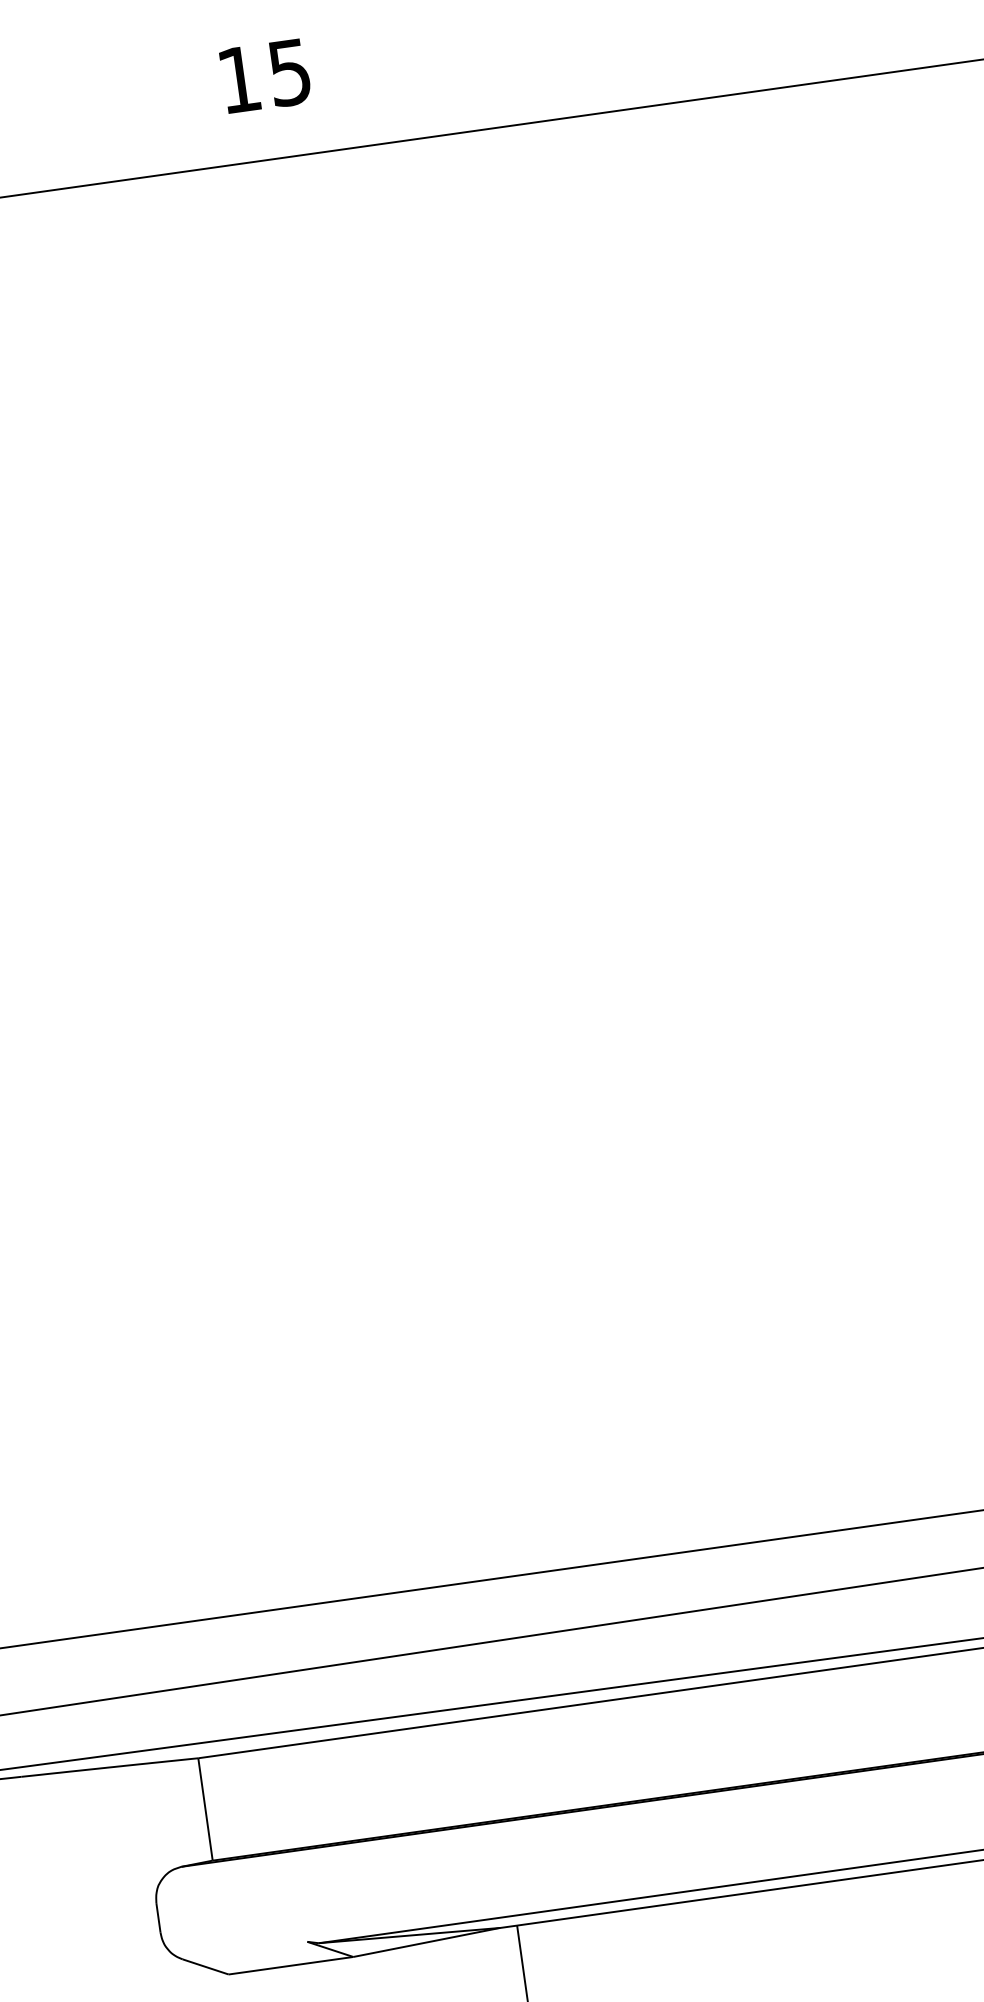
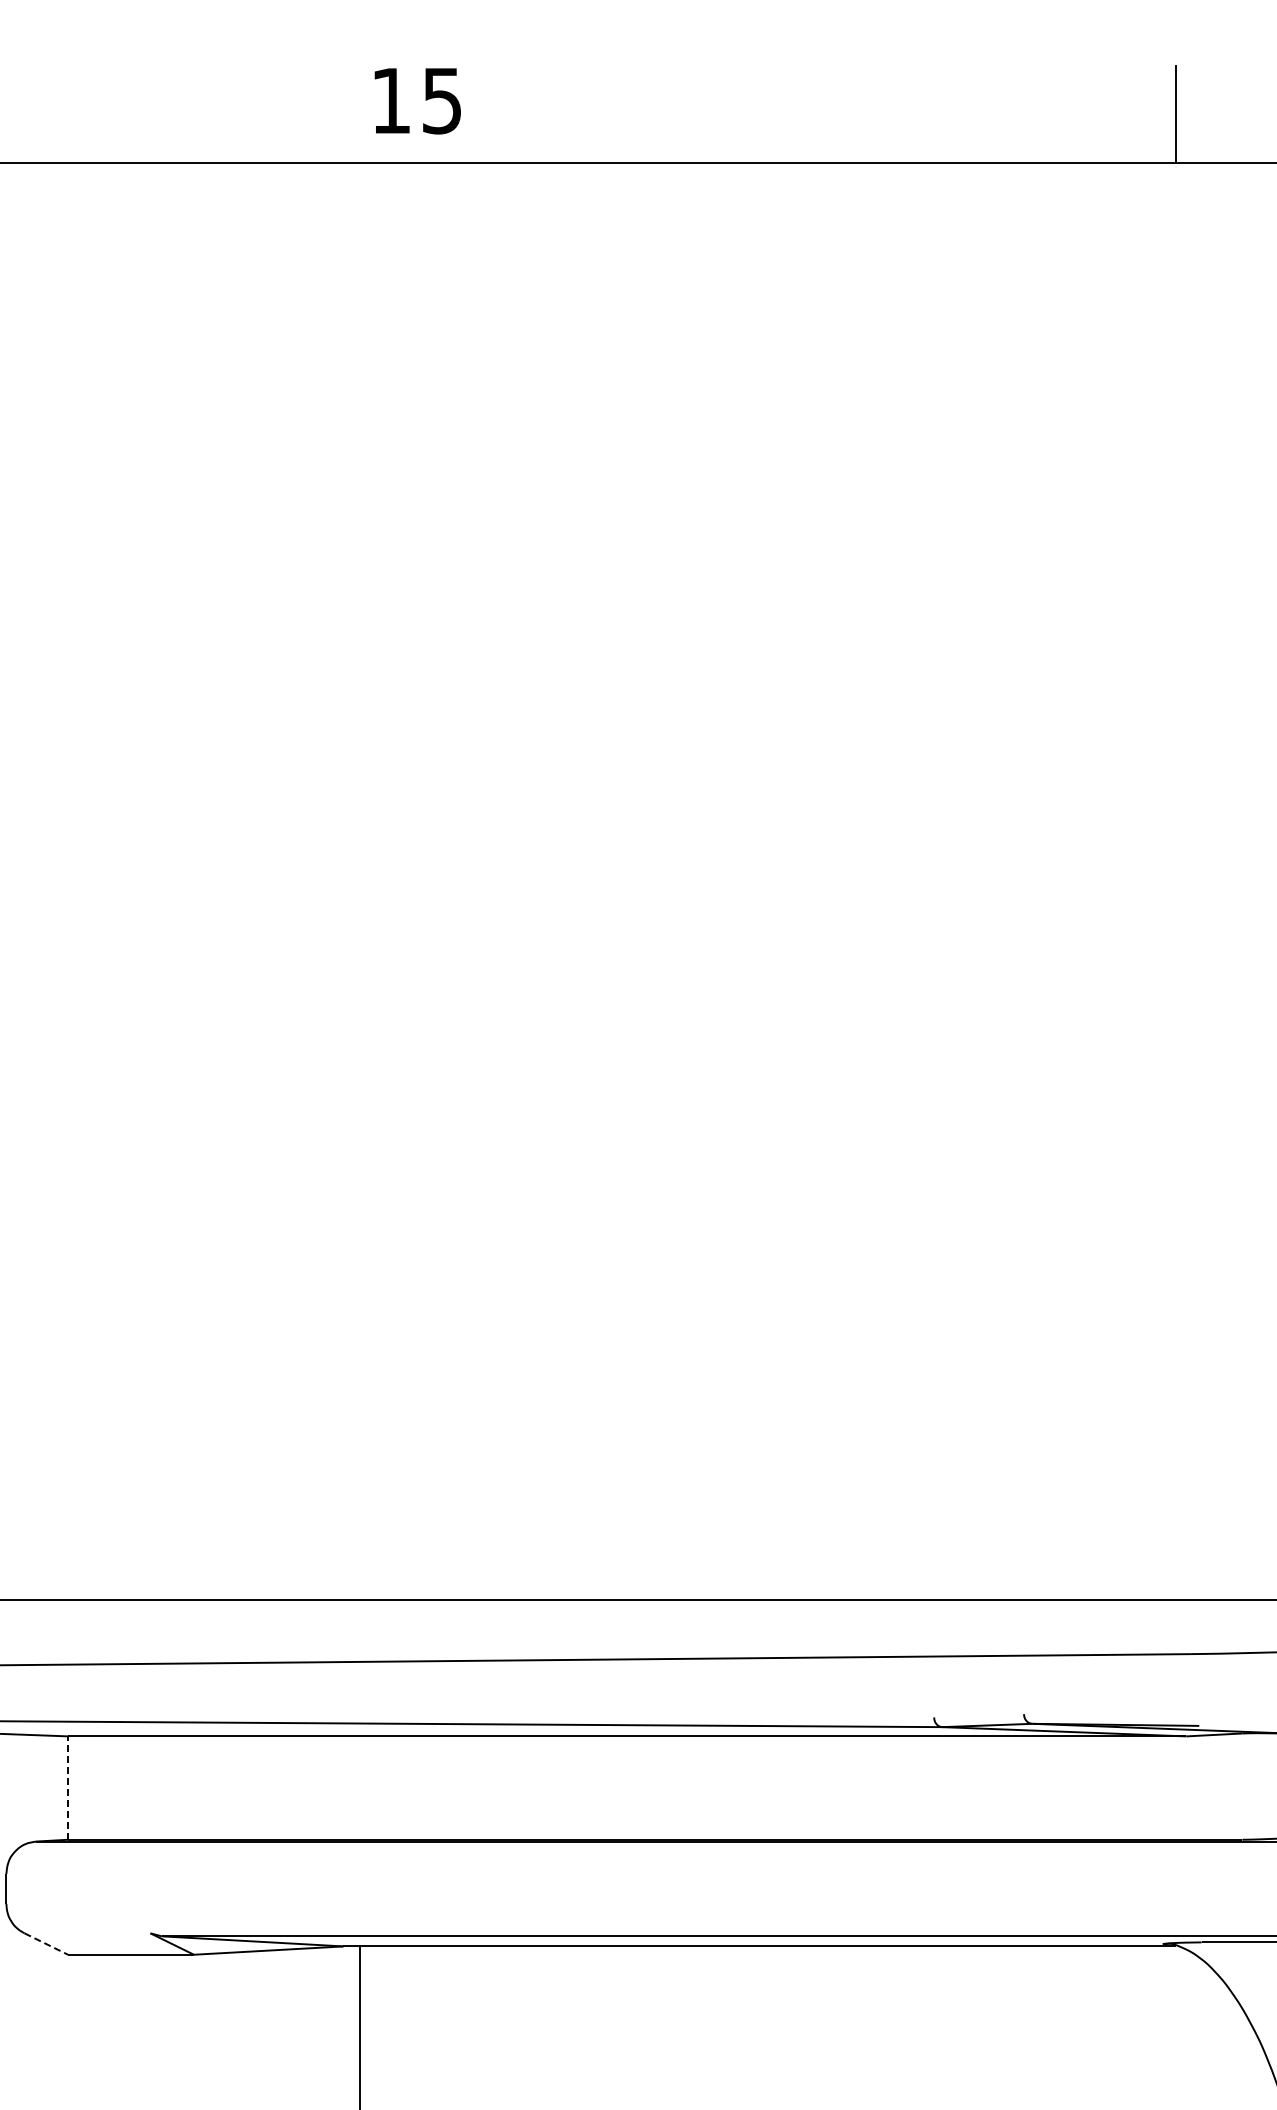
text: (265, 76) -> (417, 101), moved
line: (206, 1809) -> (68, 1788), solid -> dashed
line: (205, 1967) -> (46, 1944), solid -> dashed

